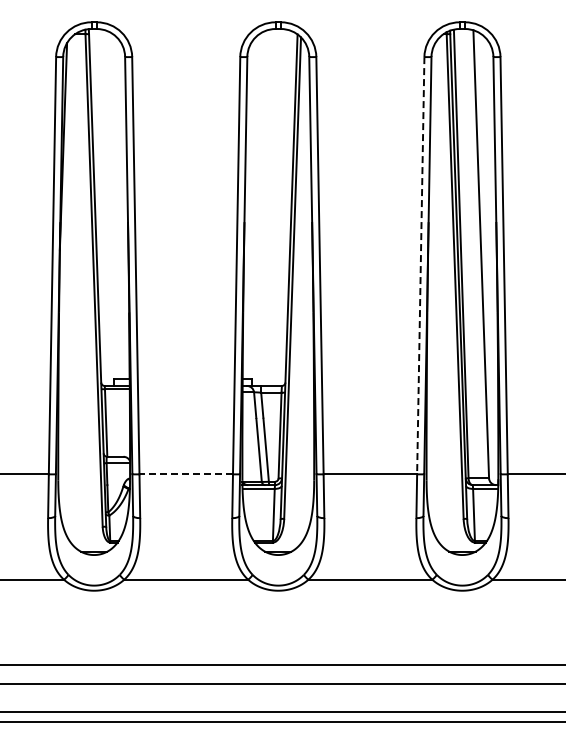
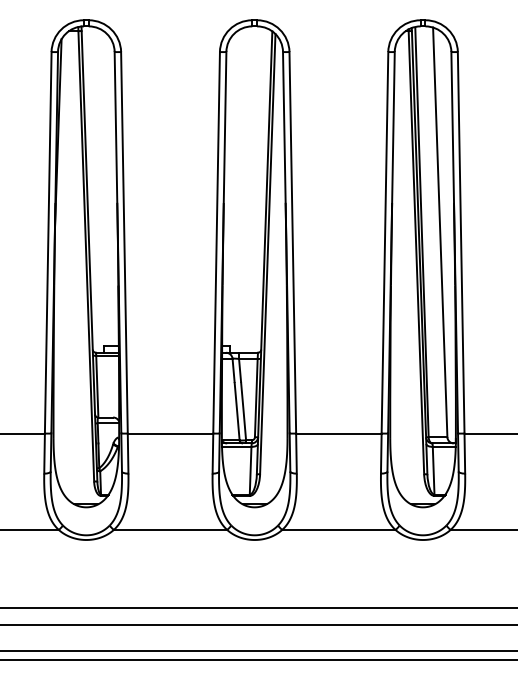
line: (420, 265) -> (384, 242), dashed -> solid
line: (186, 474) -> (170, 433), dashed -> solid

